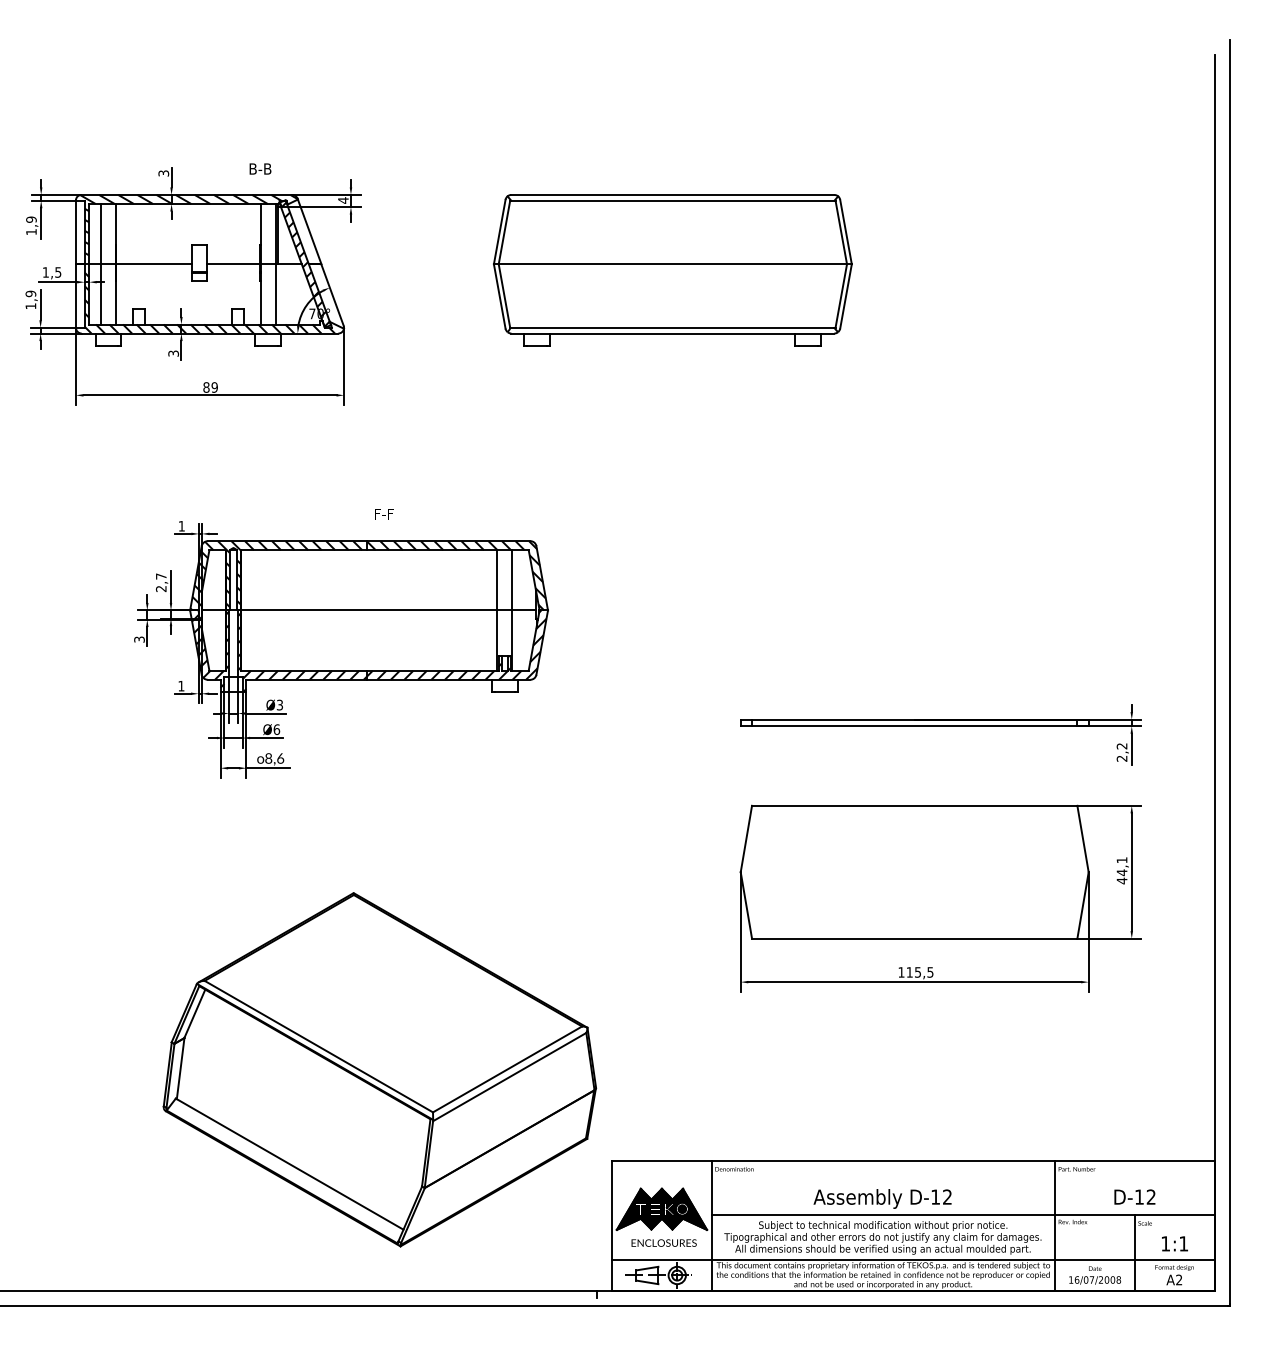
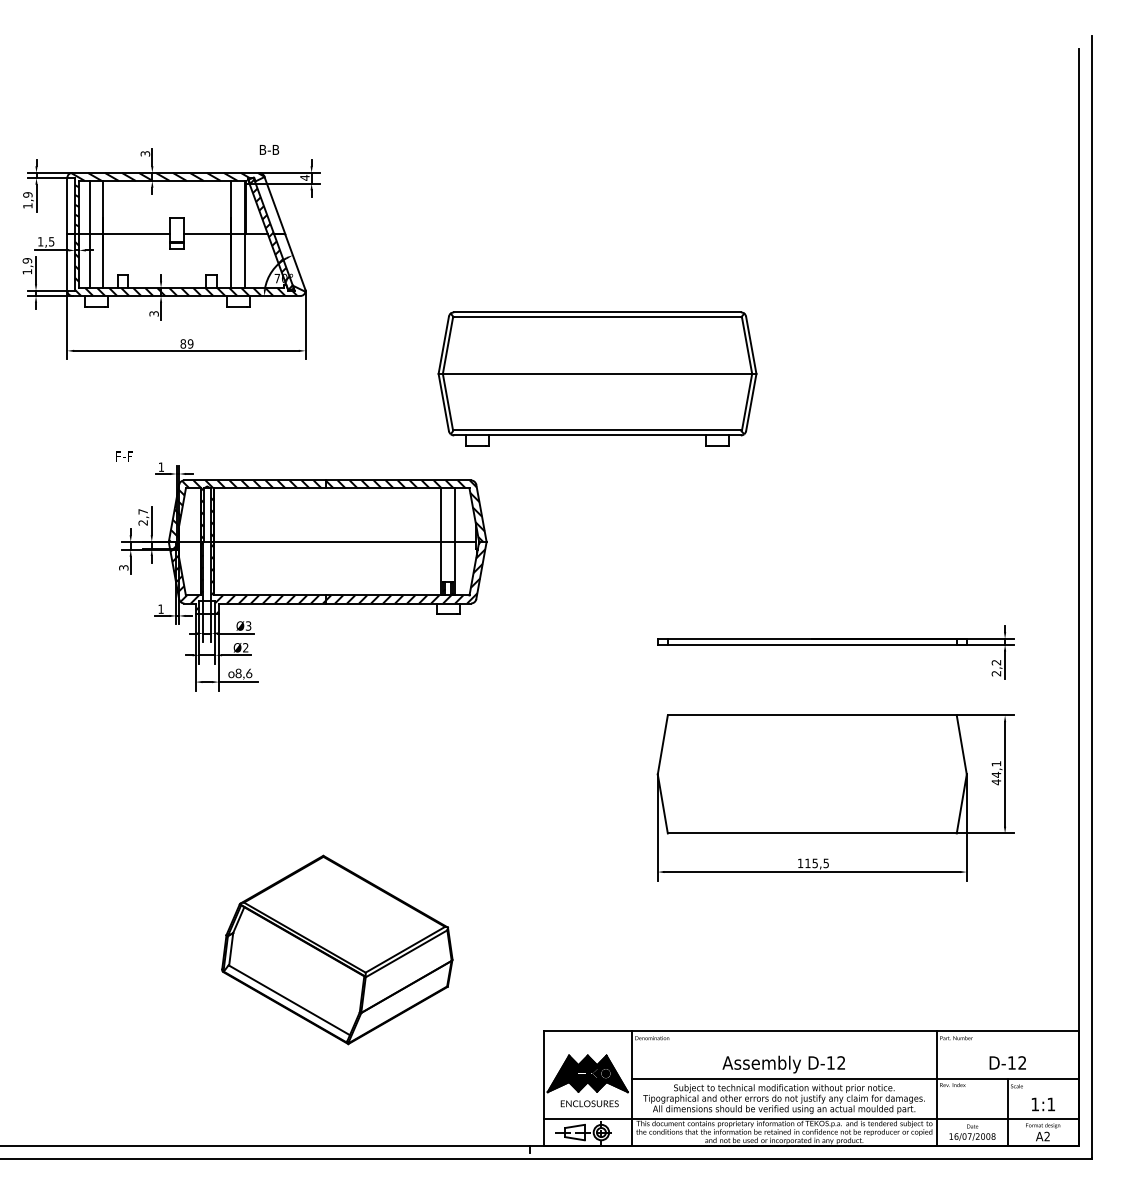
text: (260, 168) -> (269, 149), moved
part: (672, 270) -> (597, 379), moved
text: (384, 514) -> (124, 456), moved
text: (276, 729) -> (245, 647), Ø6 -> Ø2
part: (379, 1069) -> (336, 949), size x0.6

